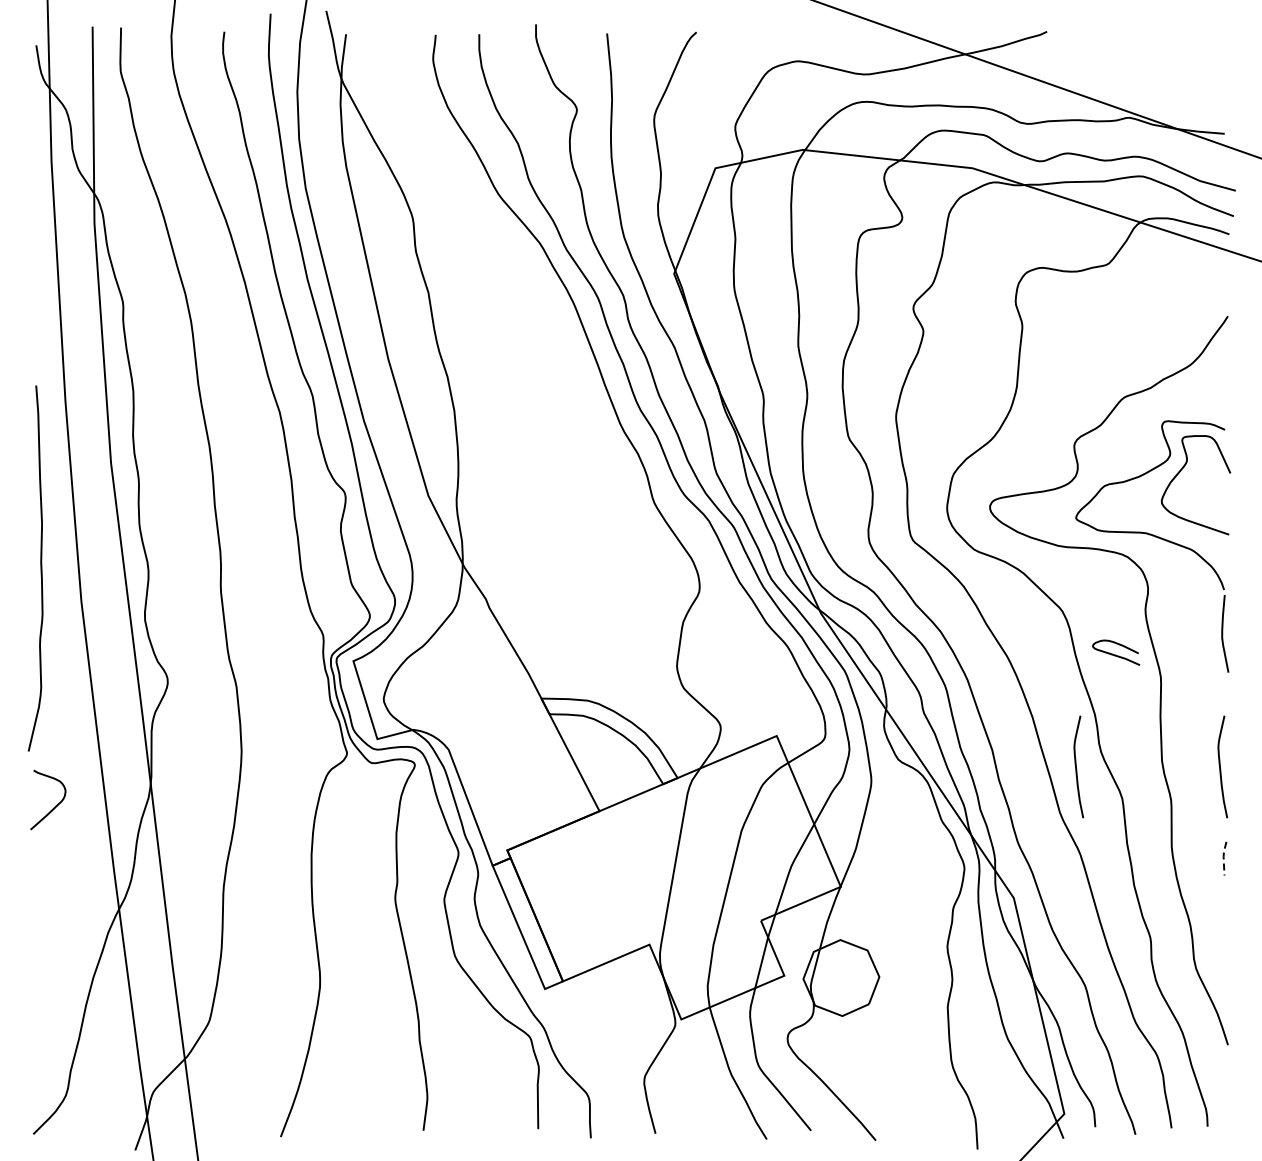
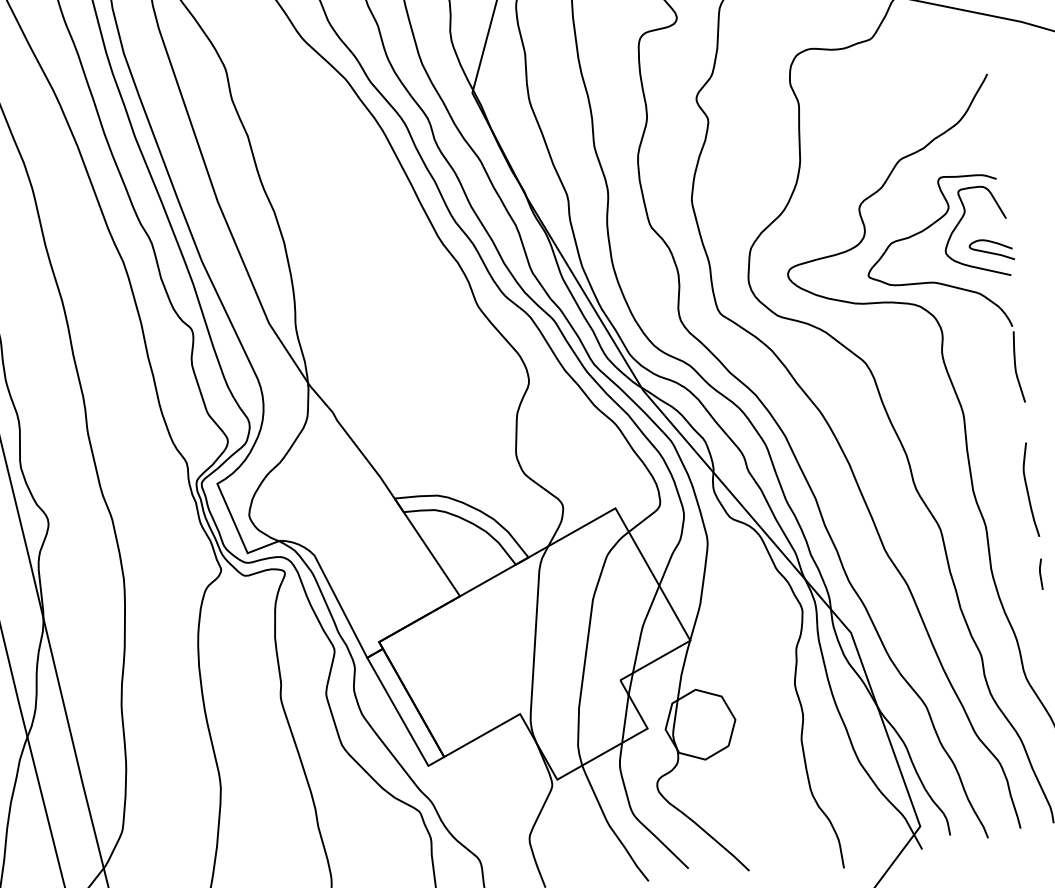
curve: (1115, 654) -> (991, 252), moved
curve: (1076, 766) -> (894, 504), removed
line: (1223, 857) -> (1040, 573), dashed -> solid

